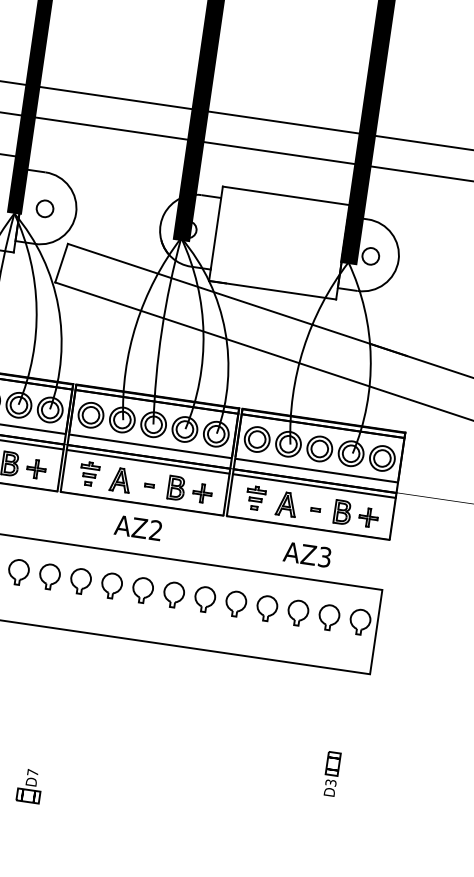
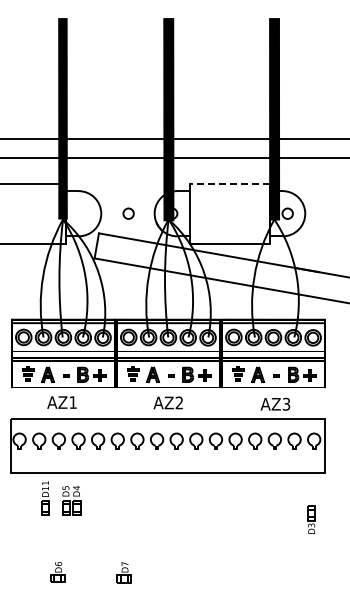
line: (285, 195) -> (229, 183), solid -> dashed
circle: (44, 208) -> (128, 213), moved
part: (332, 773) -> (311, 519), moved

